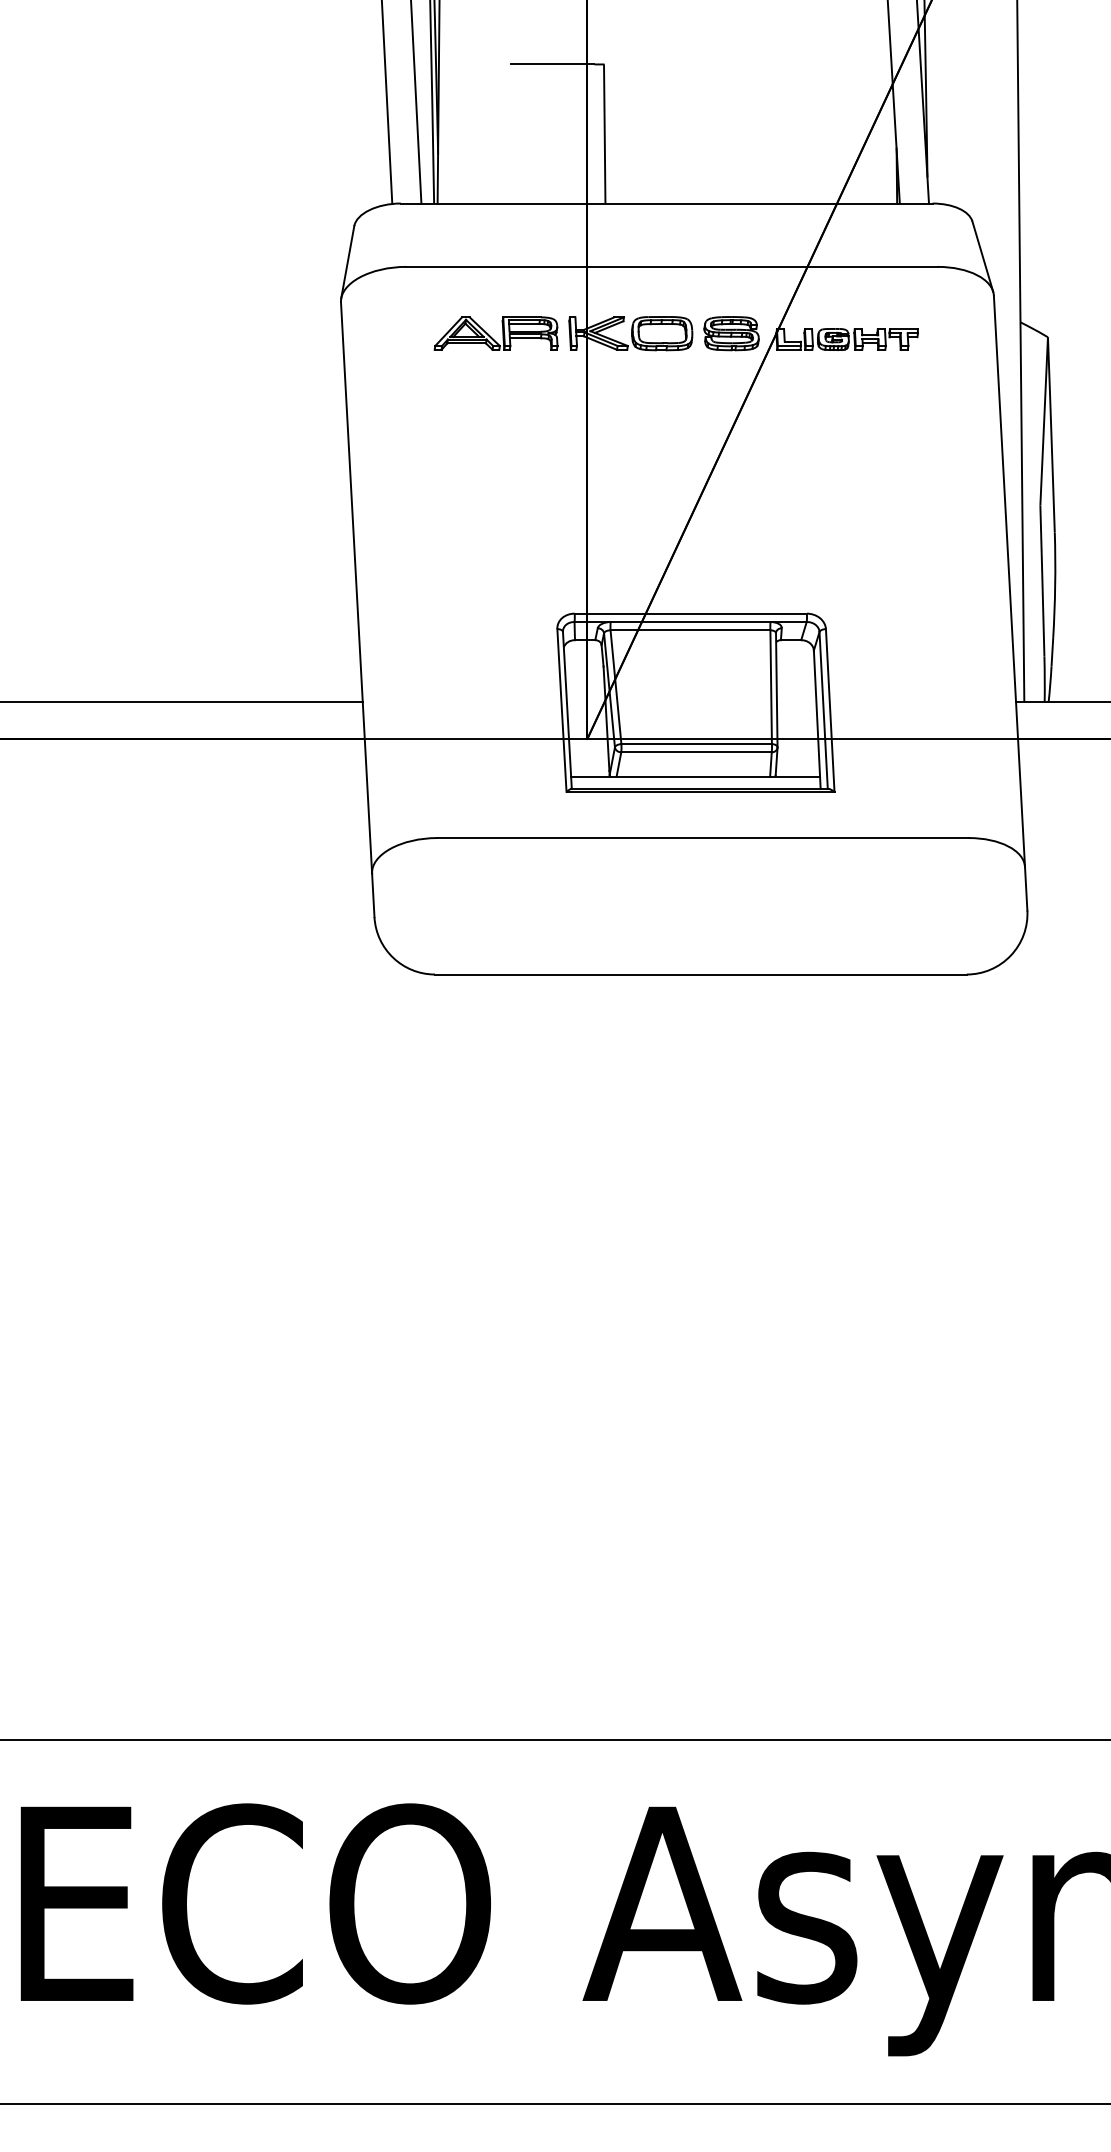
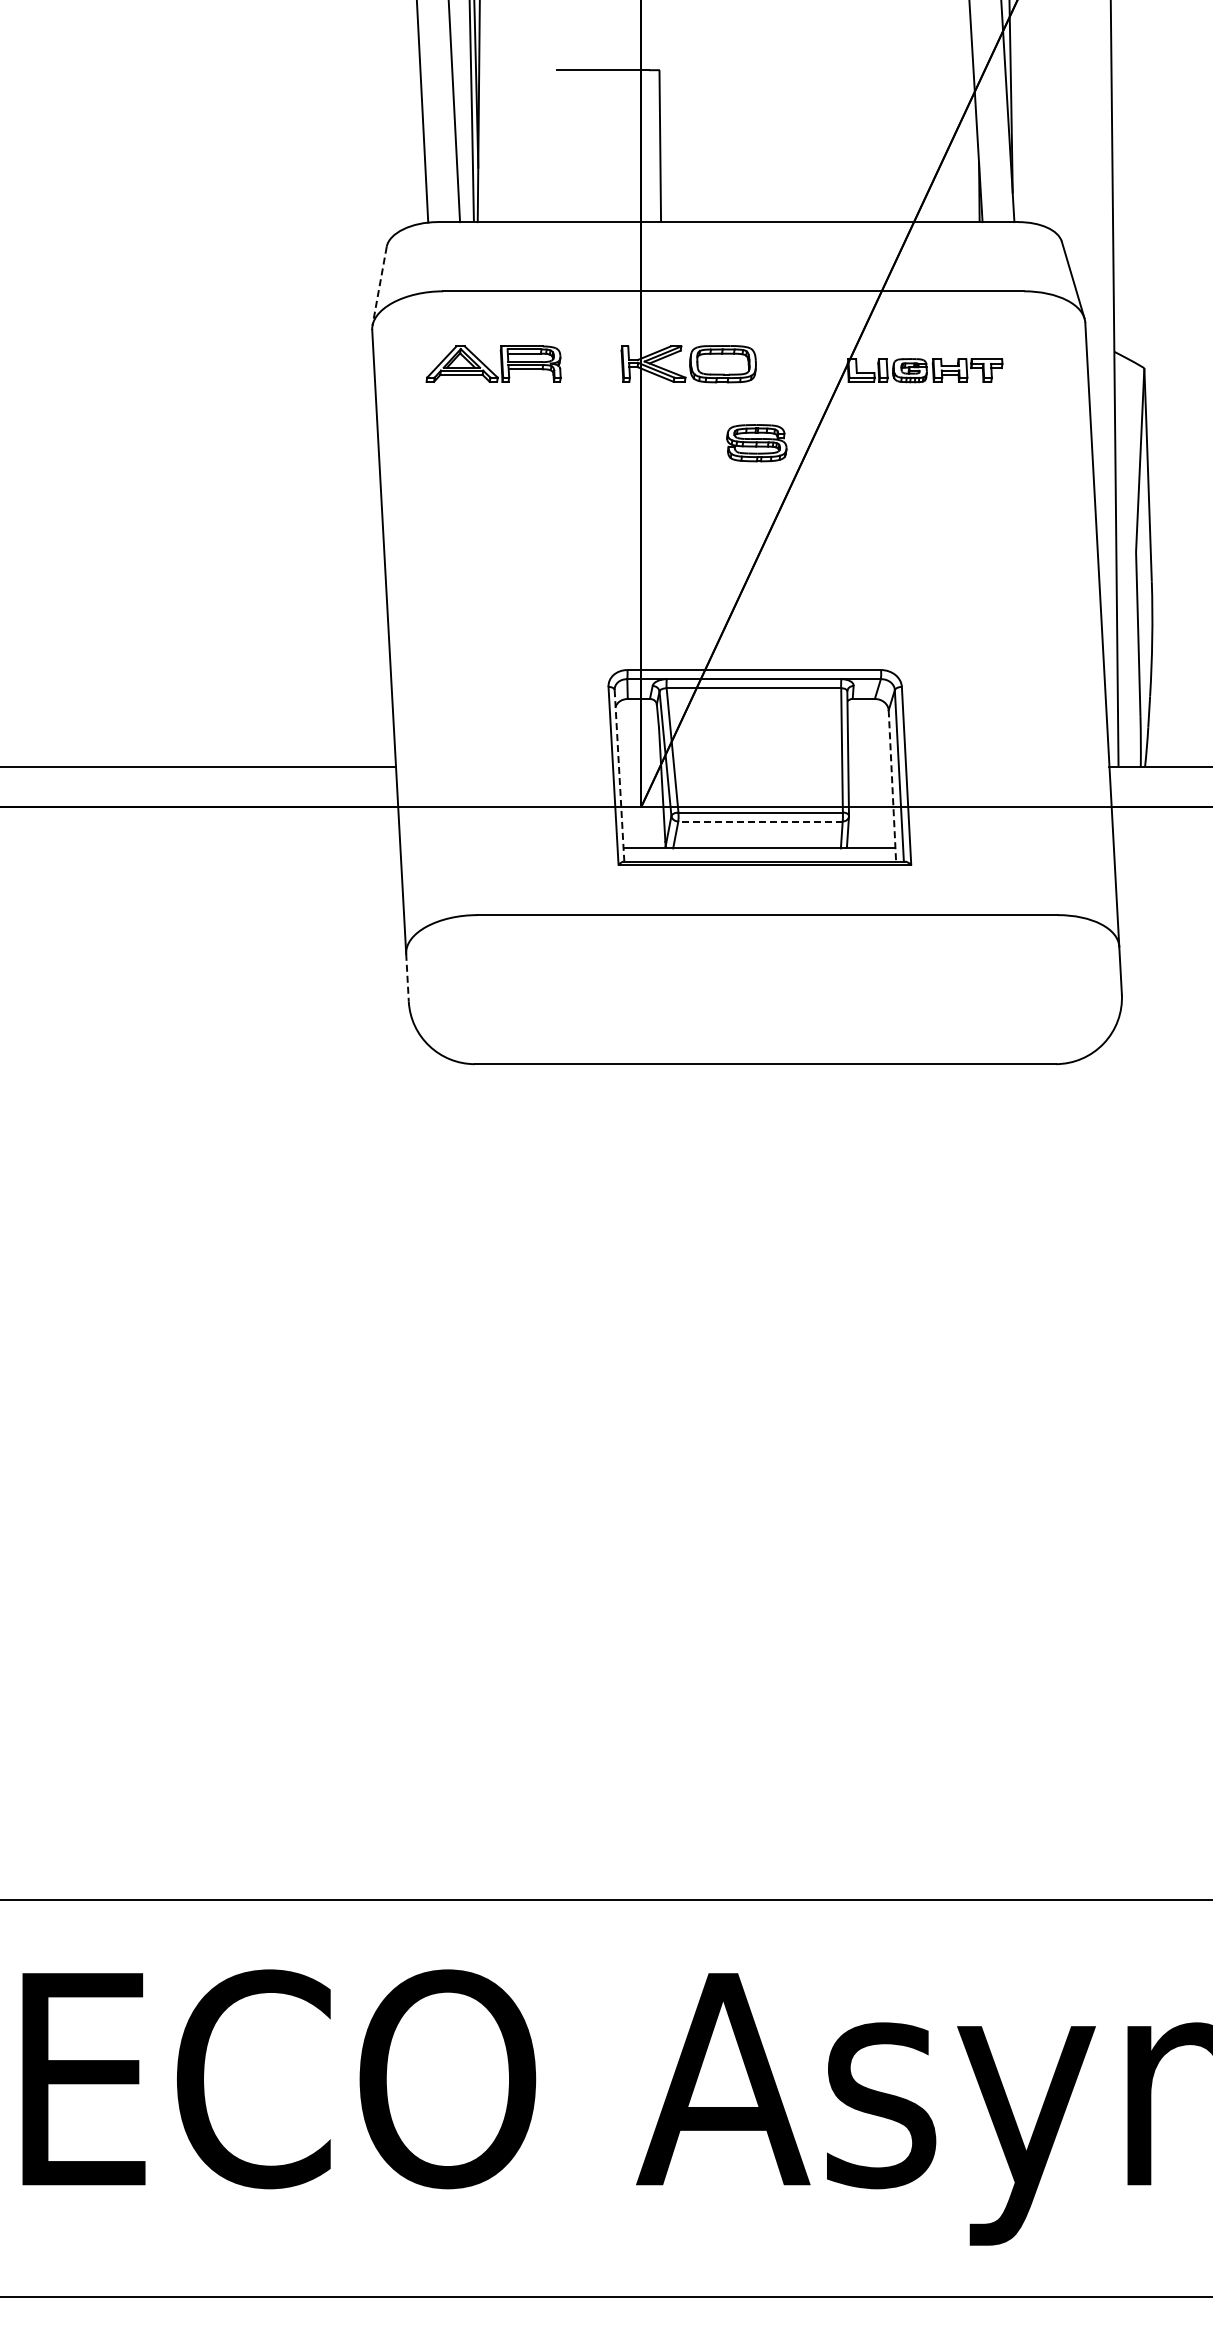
line: (347, 262) -> (379, 286), solid -> dashed
part: (731, 333) -> (756, 443), moved
part: (491, 336) -> (488, 367), moved
line: (567, 710) -> (619, 775), solid -> dashed
line: (817, 719) -> (892, 785), solid -> dashed
line: (696, 752) -> (760, 821), solid -> dashed
line: (373, 895) -> (407, 977), solid -> dashed

